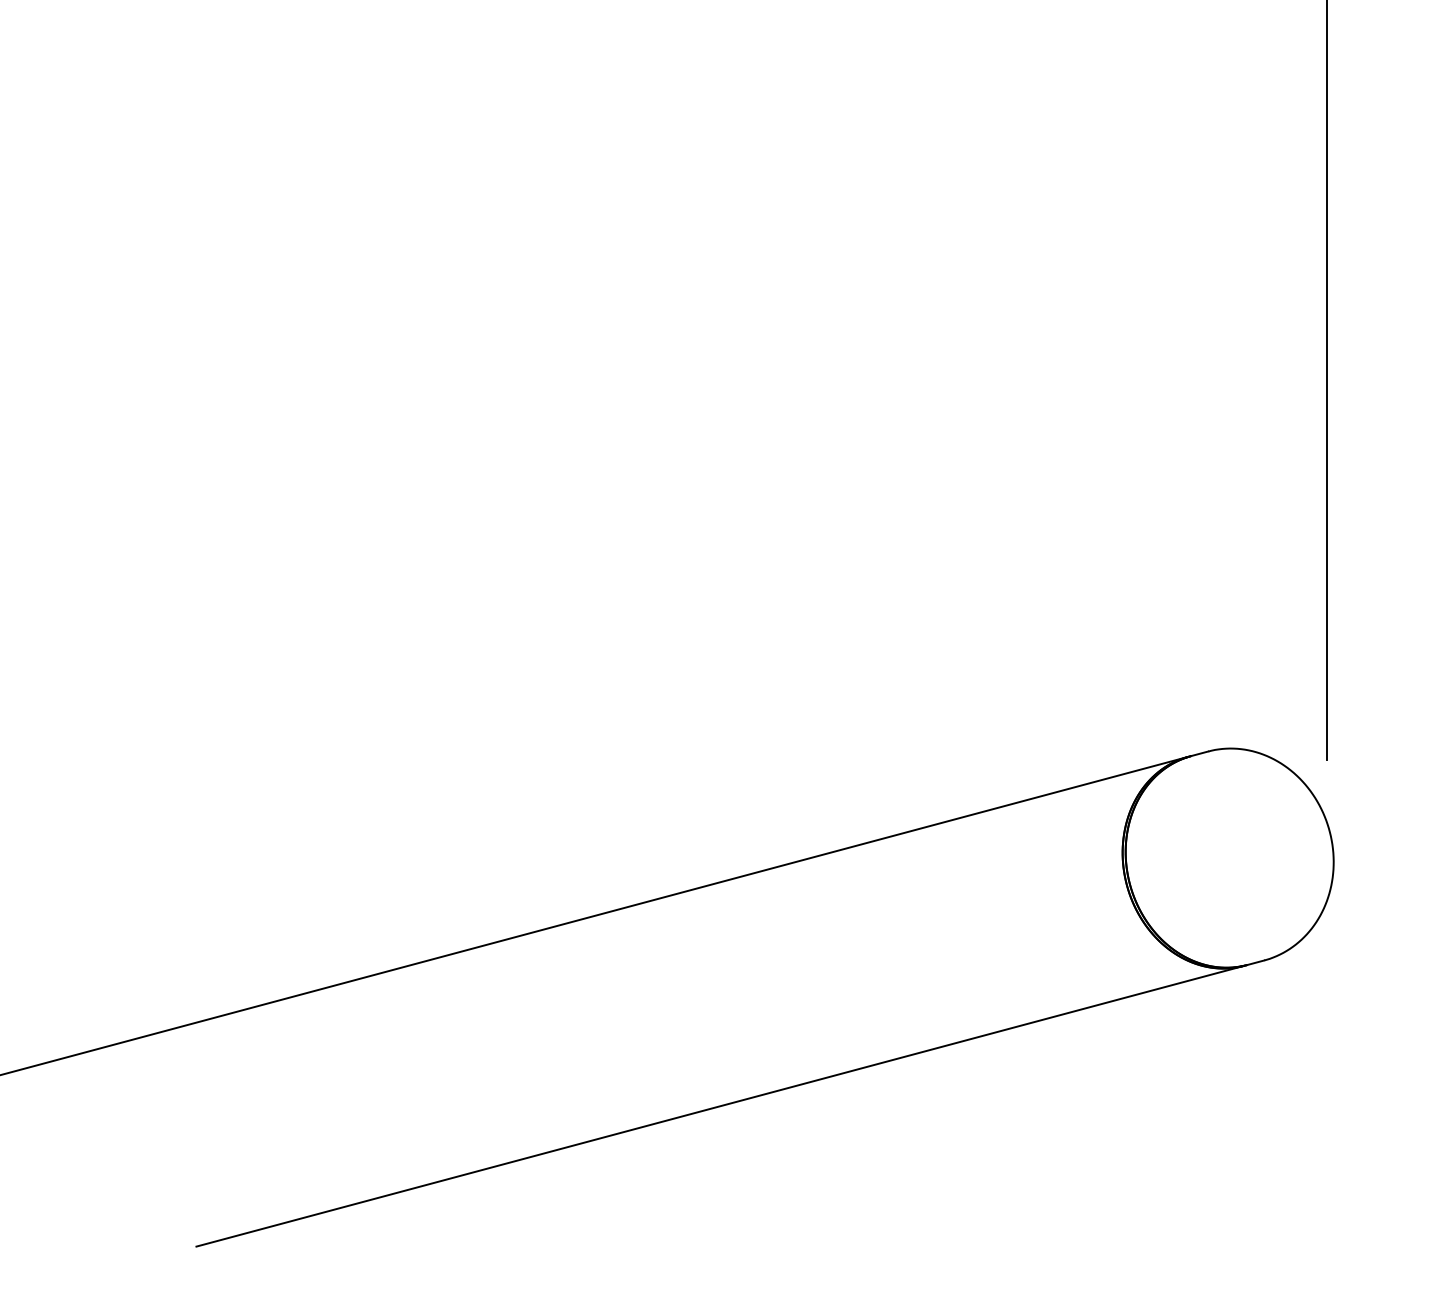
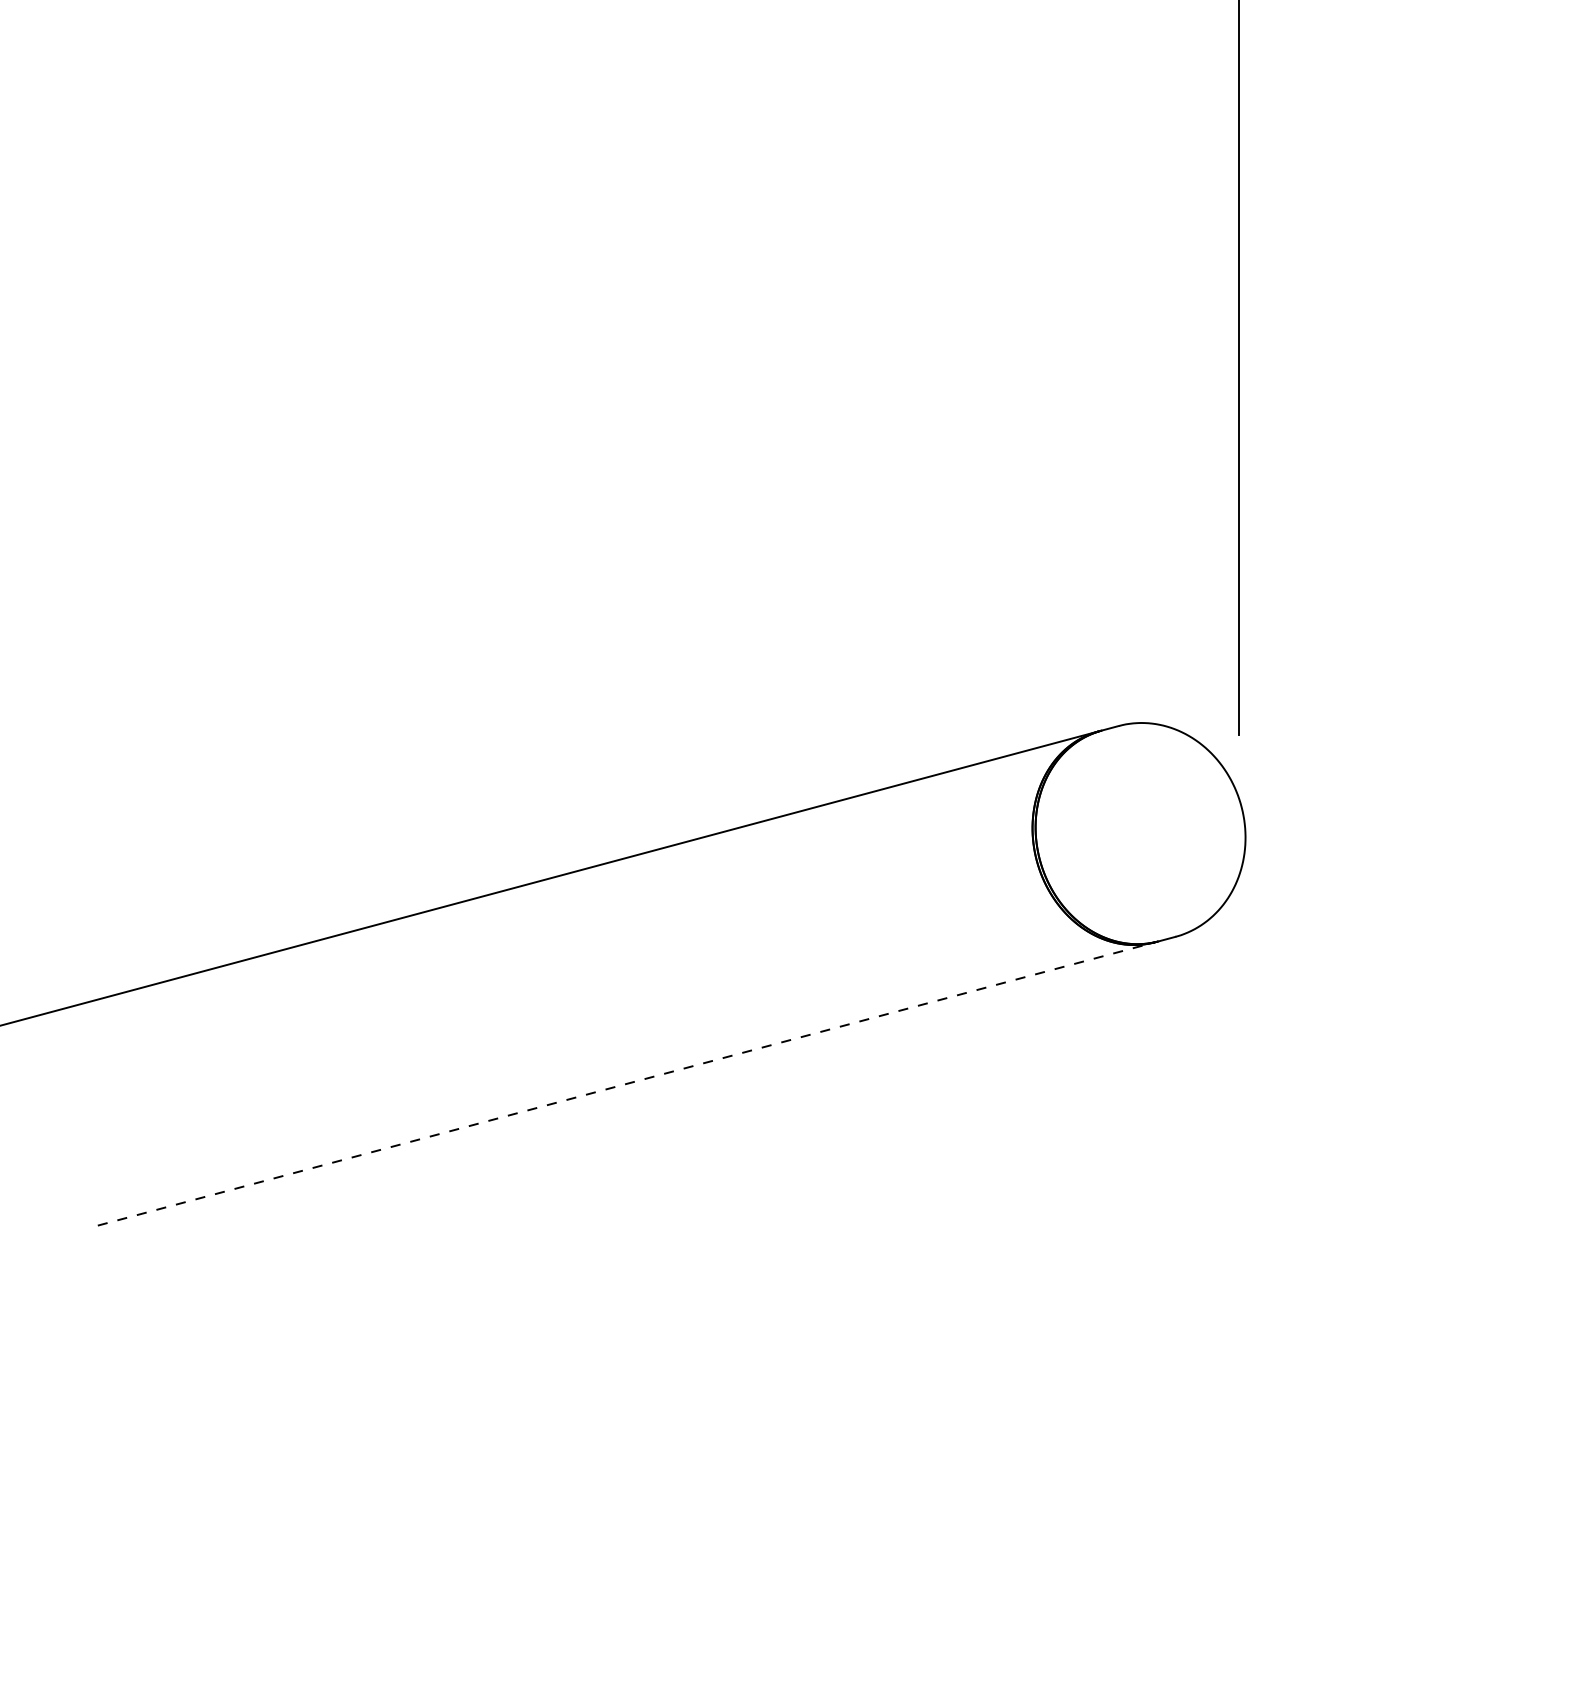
line: (720, 1105) -> (626, 1083), solid -> dashed

